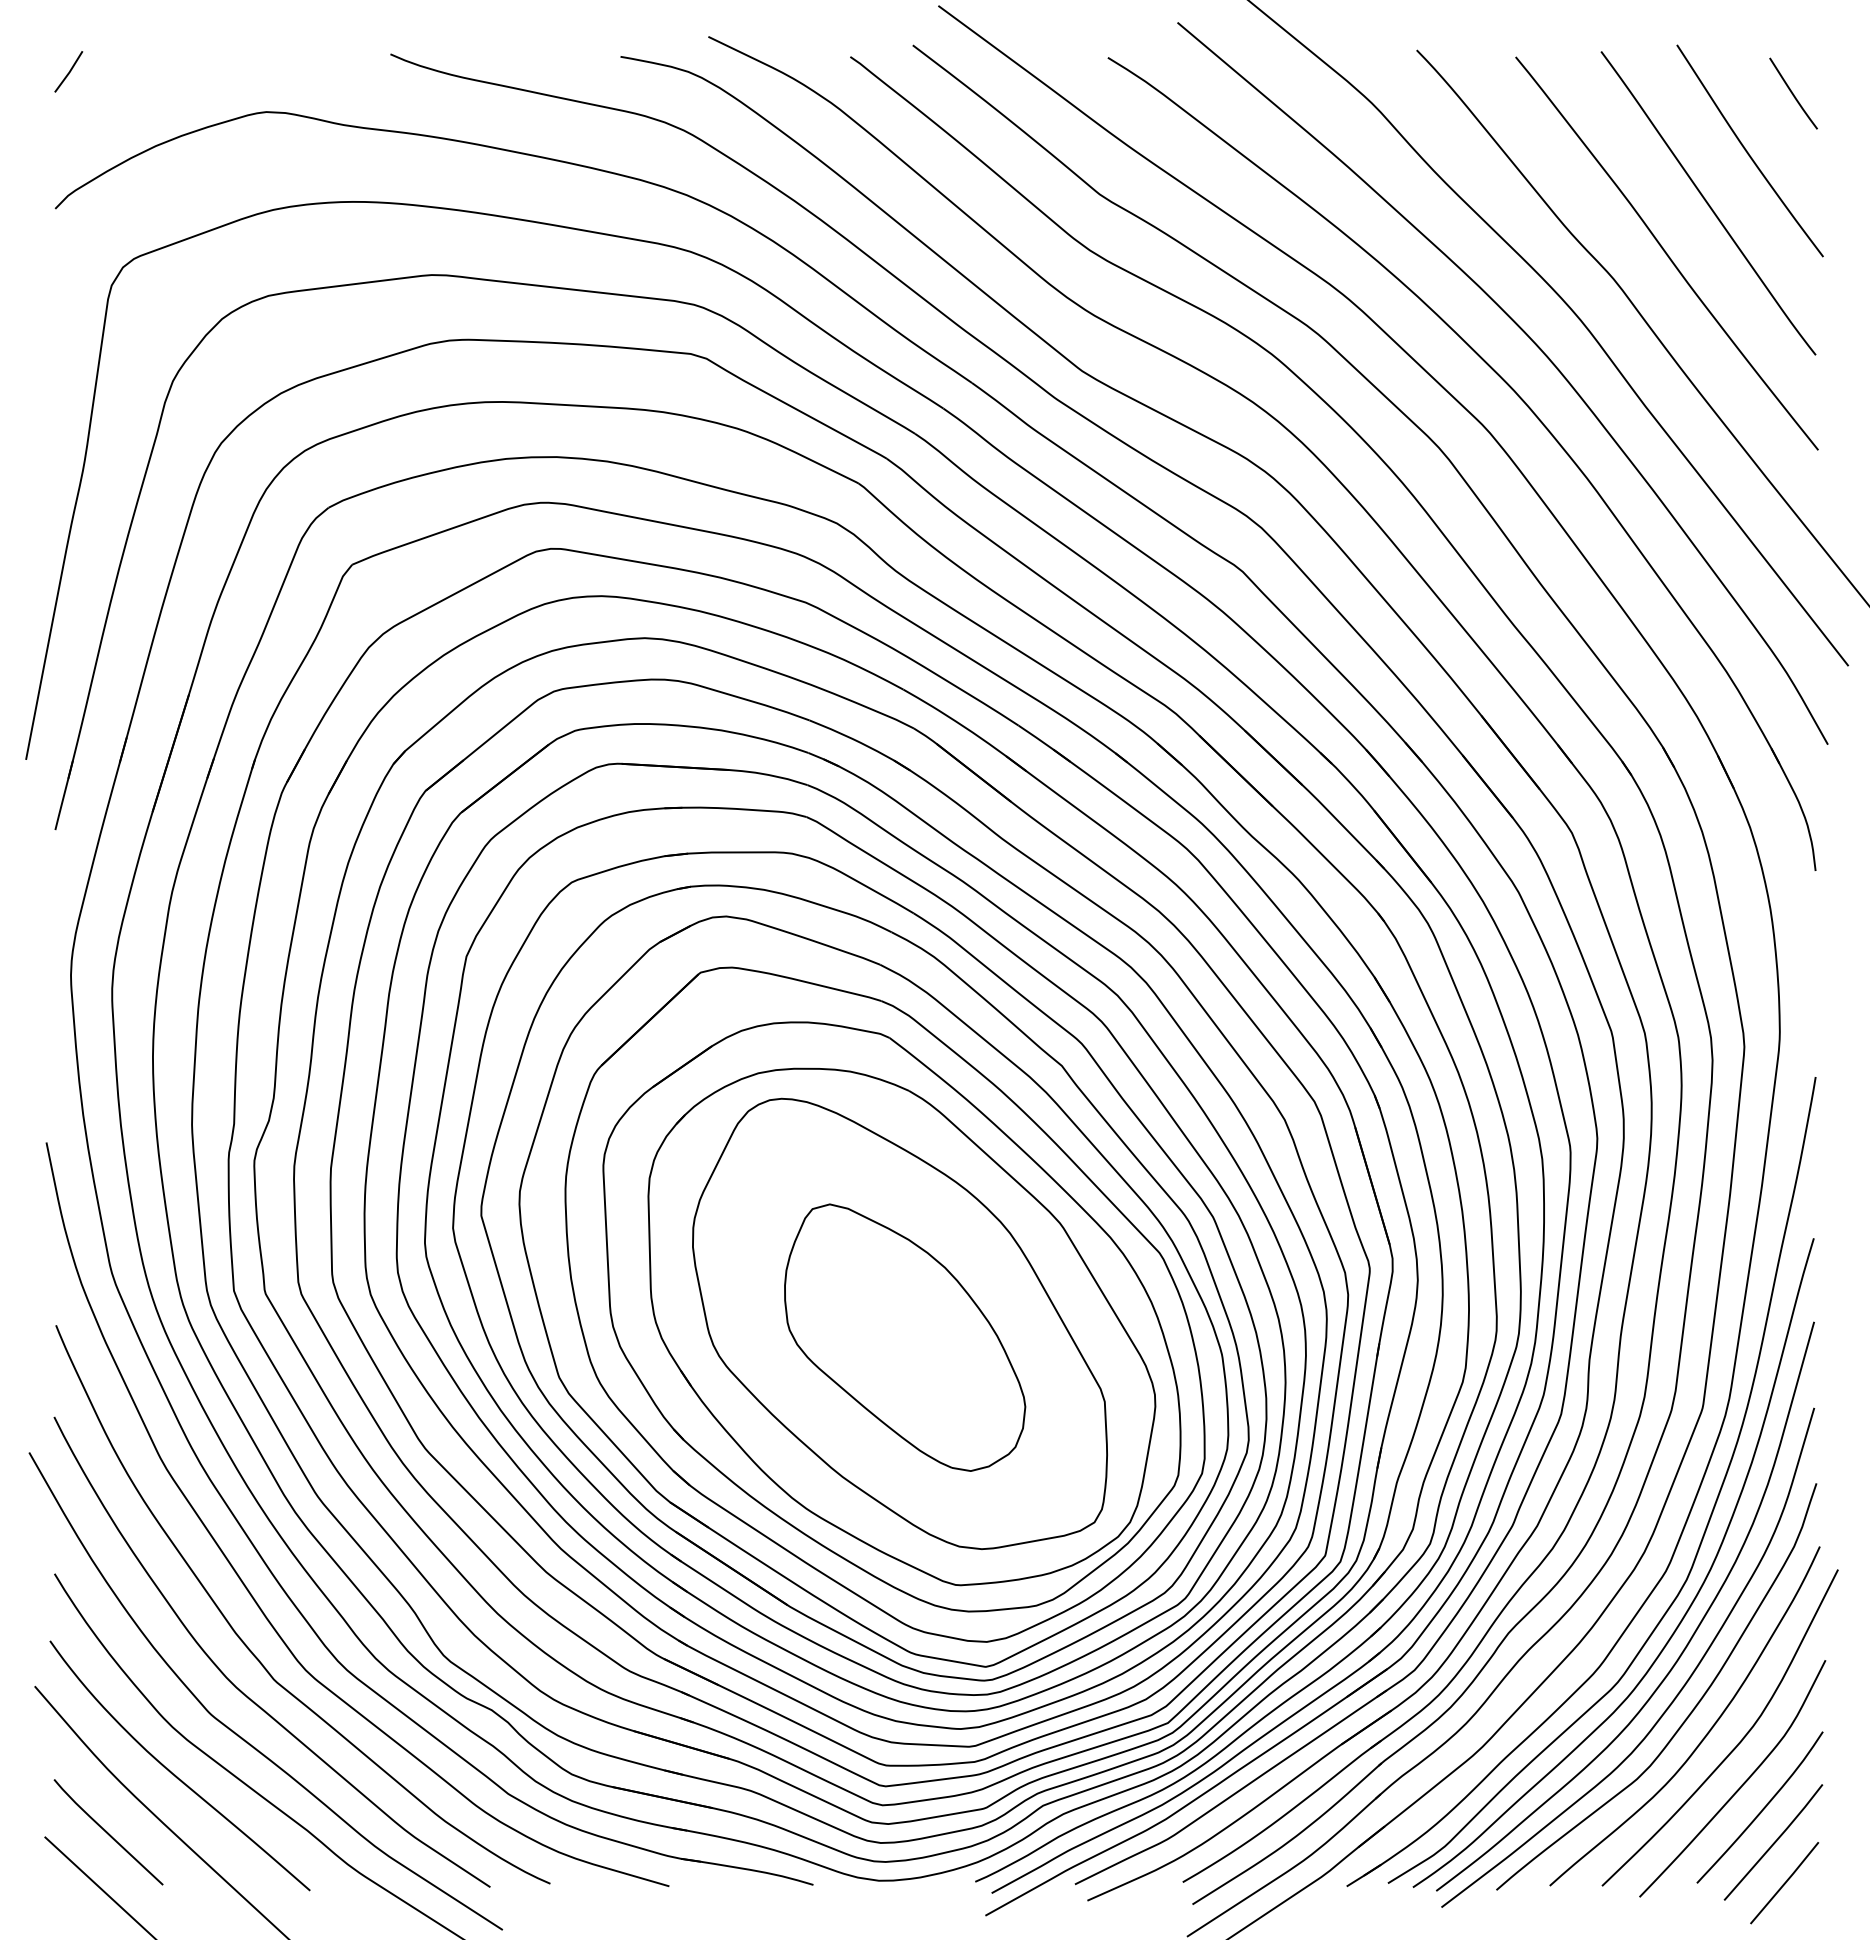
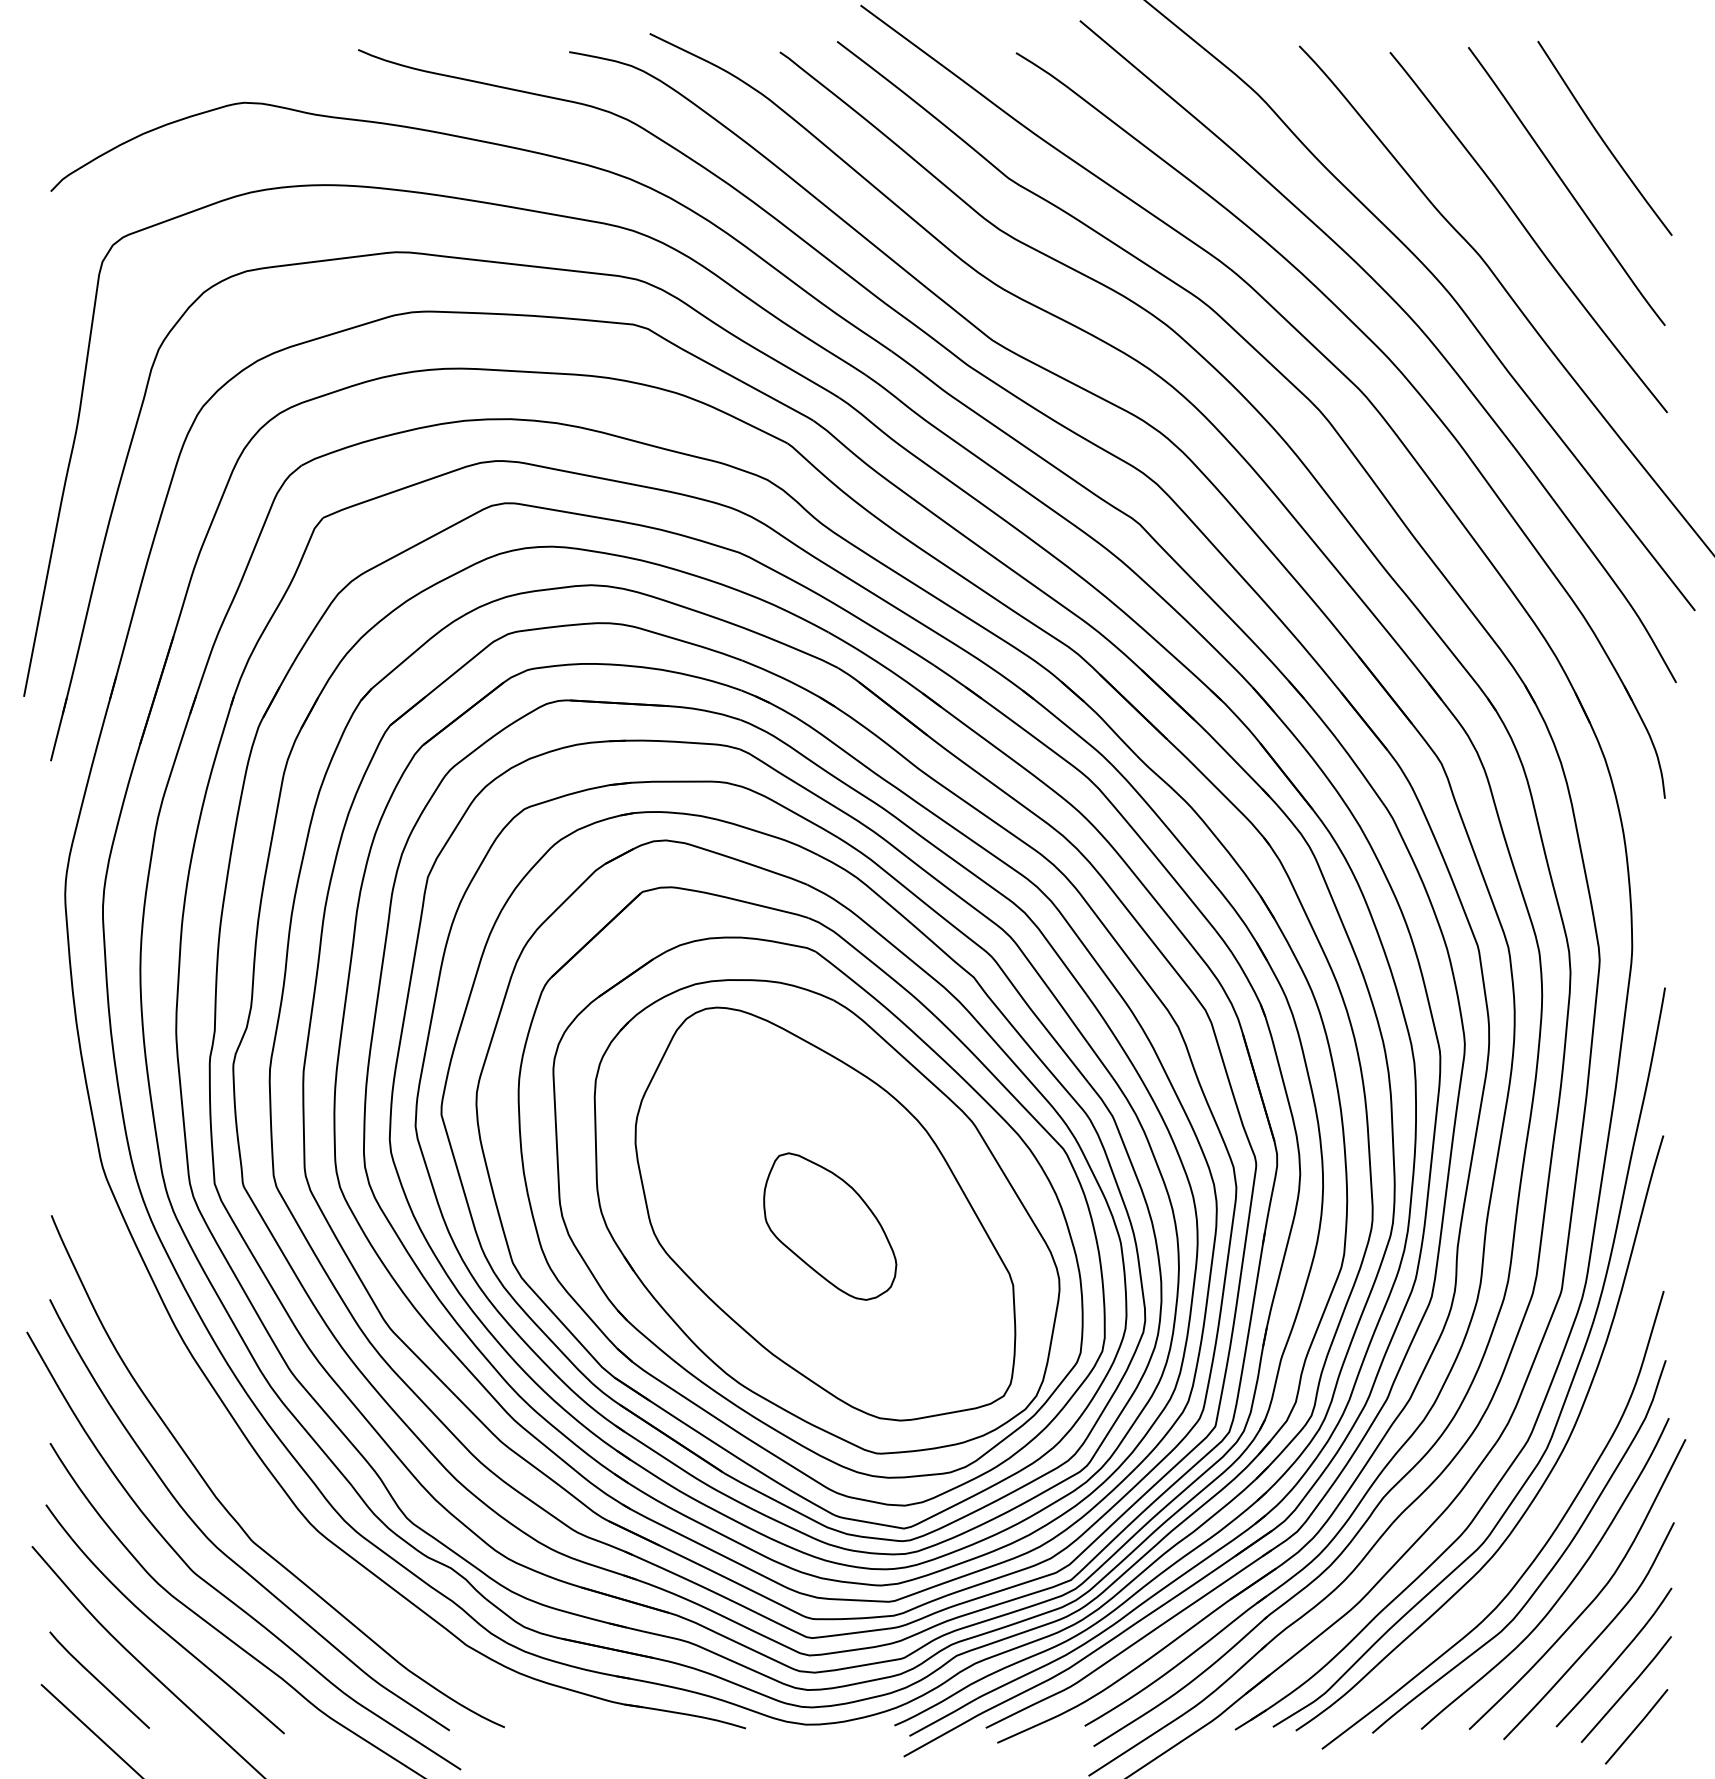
line: (69, 71) -> (63, 65), removed
curve: (1793, 93) -> (1644, 85), removed
part: (905, 1337) -> (830, 1226), size x0.6
curve: (247, 1587) -> (227, 1455), removed
curve: (1687, 1642) -> (1547, 1506), removed

